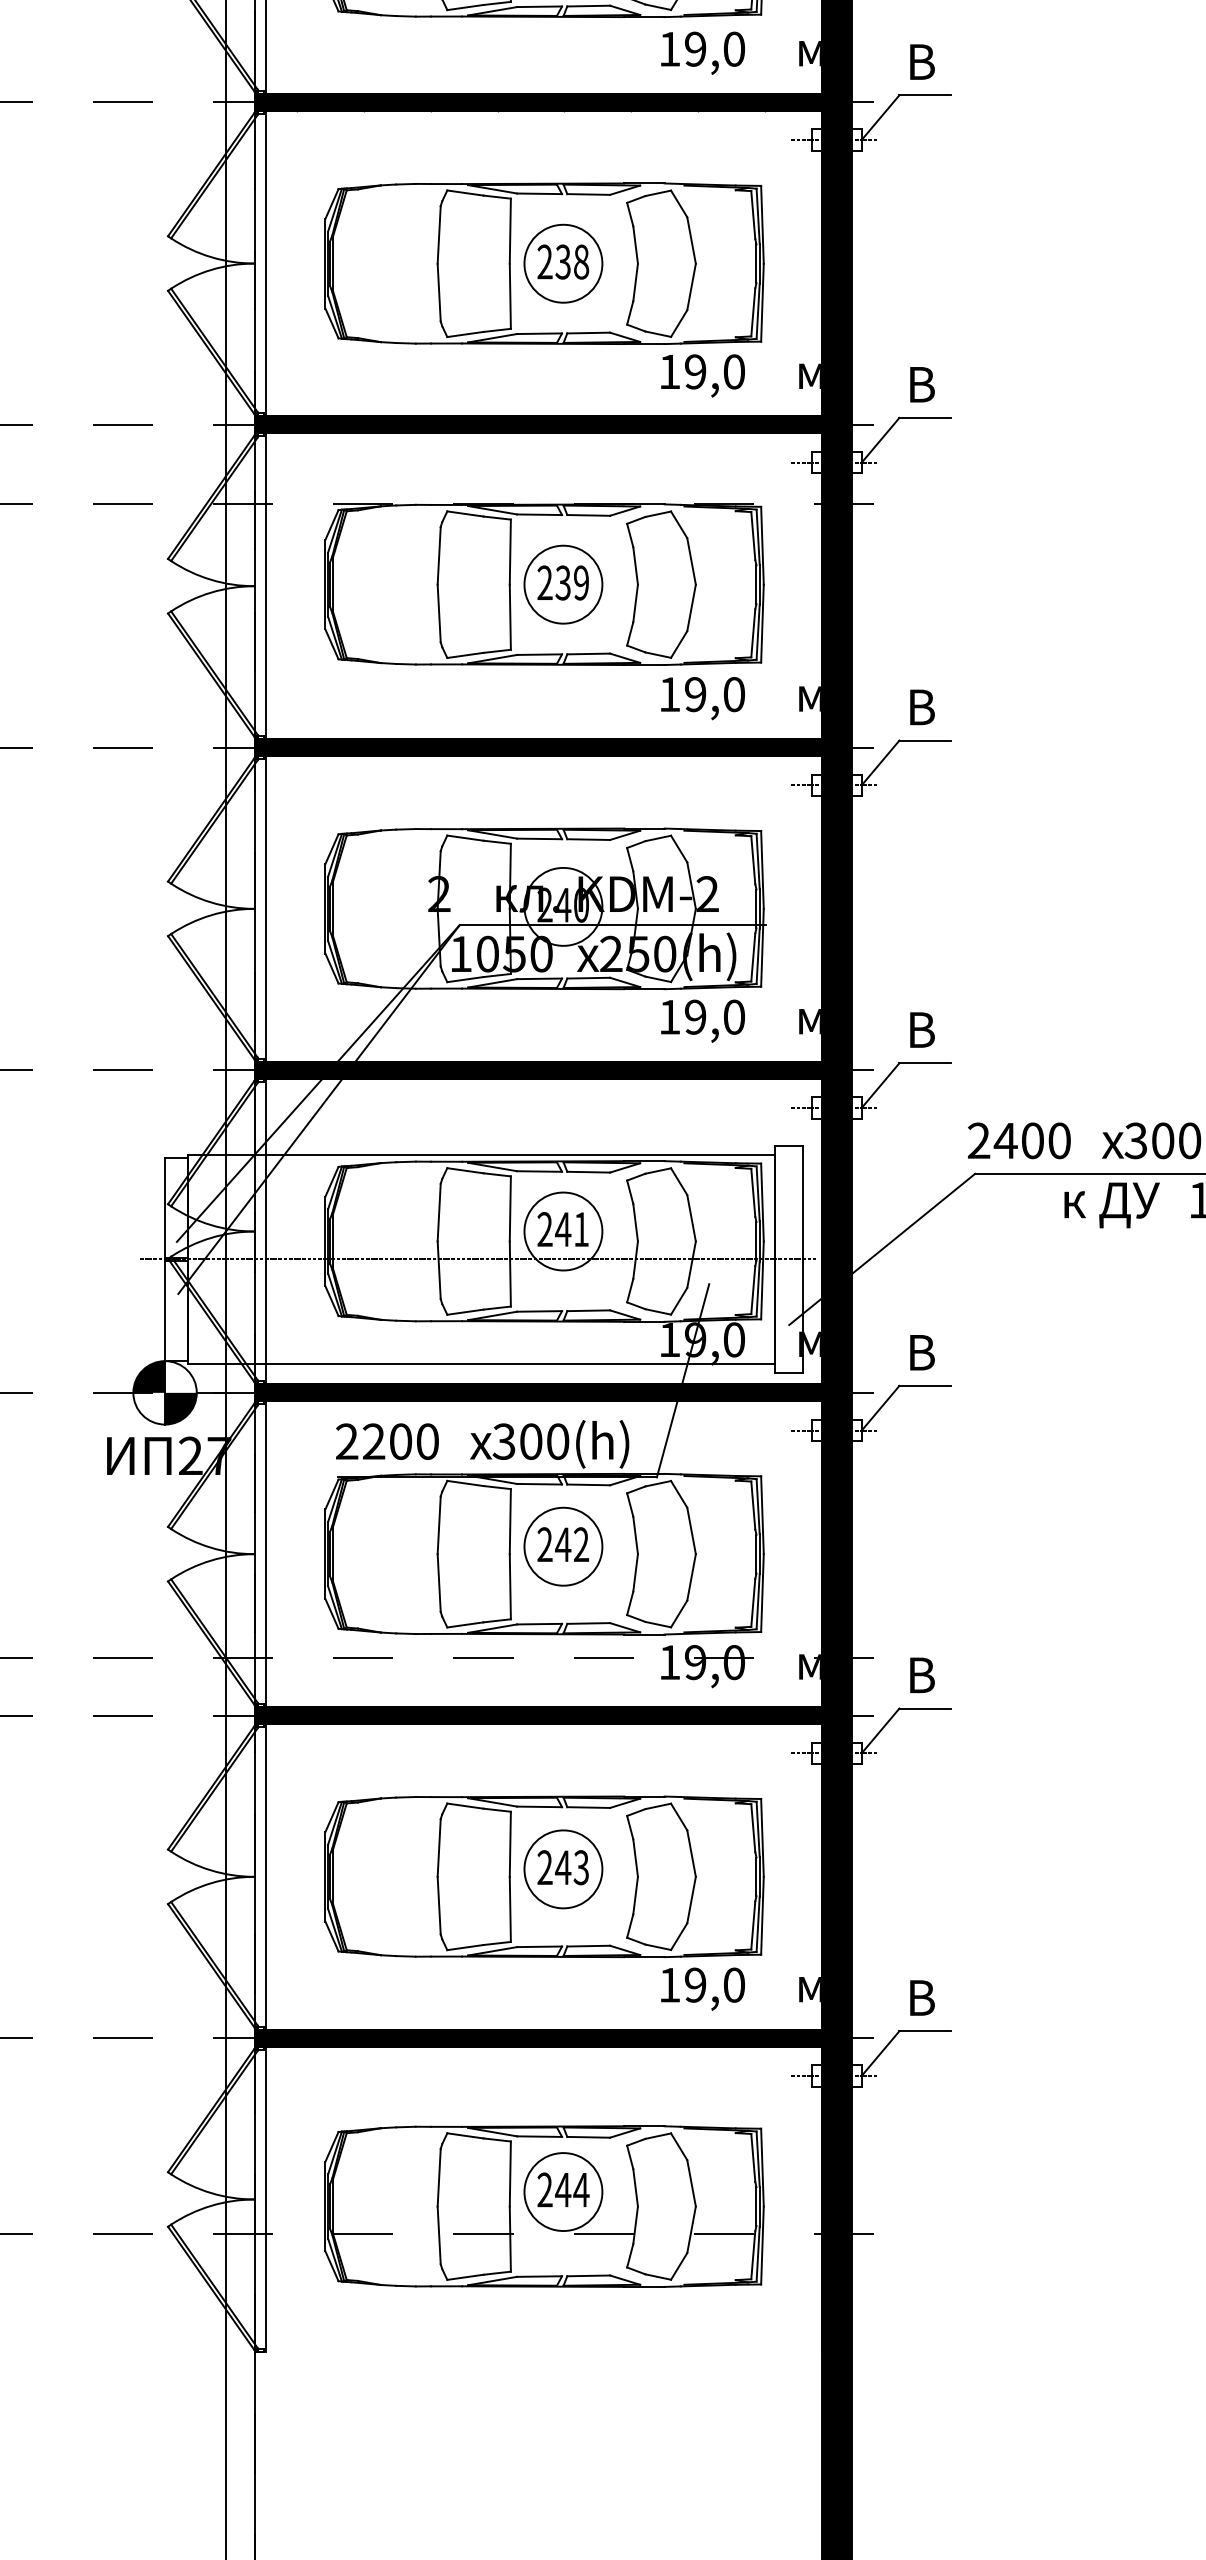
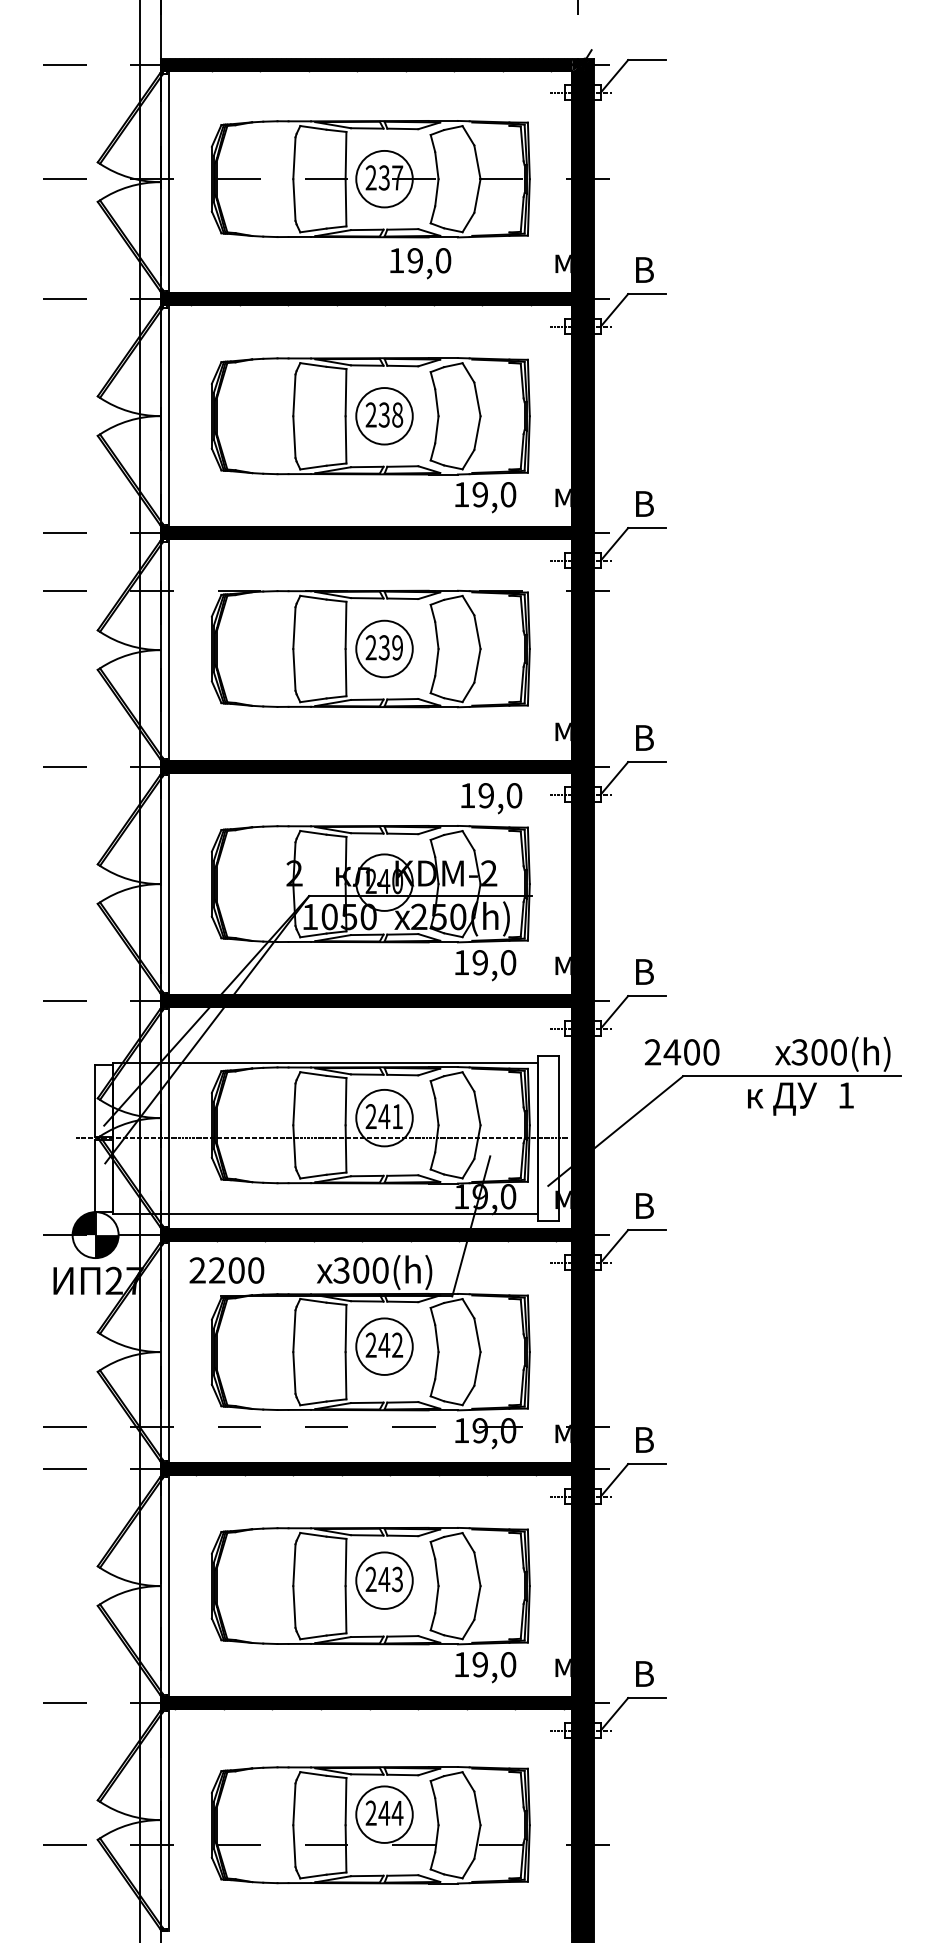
text: (702, 53) -> (420, 263), moved
text: (702, 698) -> (491, 798), moved
text: (1018, 1141) -> (681, 1052), moved
text: (386, 1441) -> (226, 1270), moved

